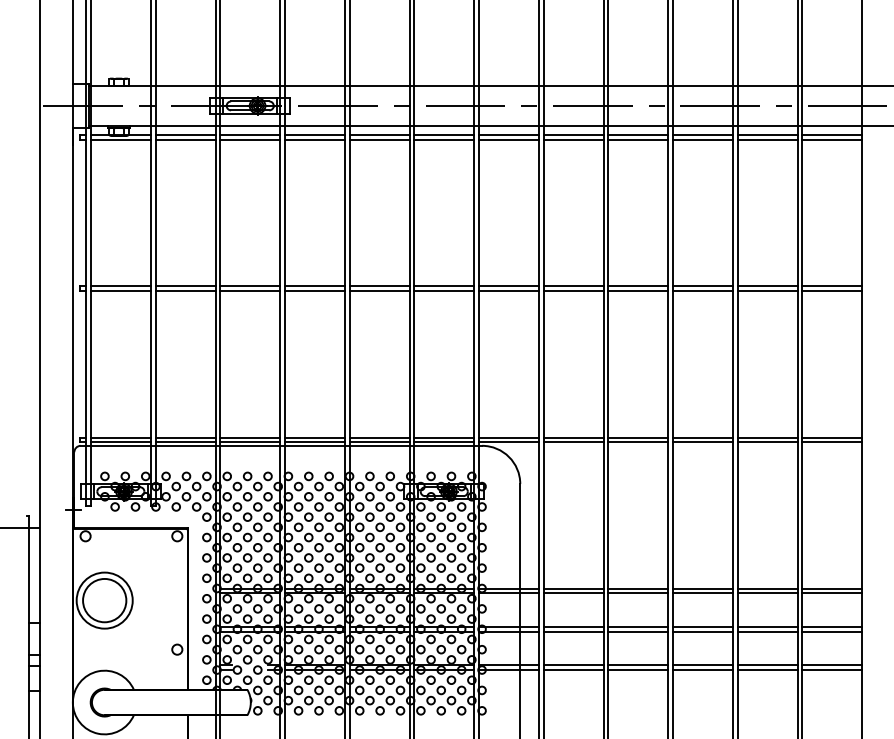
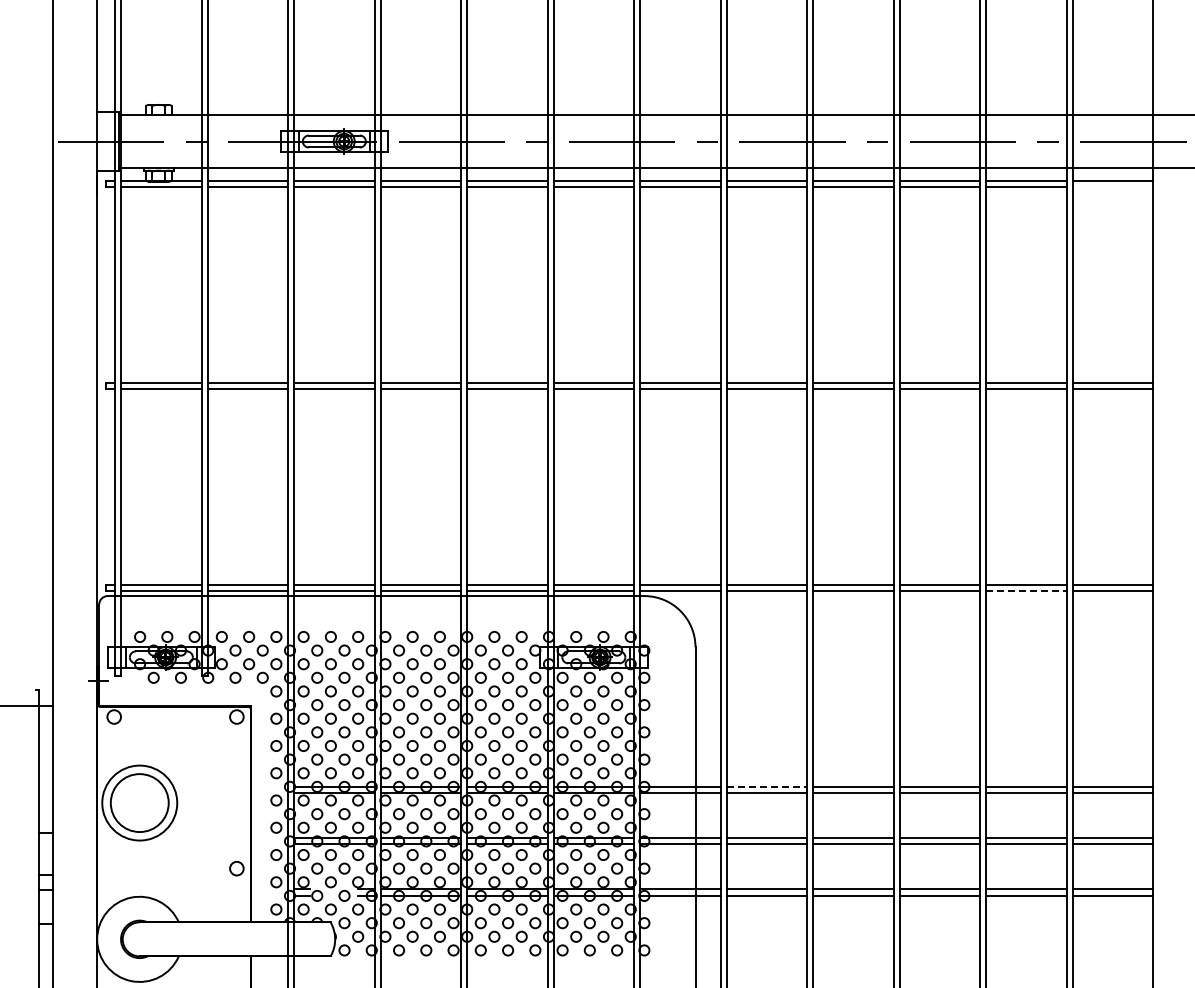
line: (832, 139) -> (1112, 186), removed
line: (767, 442) -> (1026, 591), solid -> dashed
line: (574, 588) -> (767, 787), solid -> dashed

